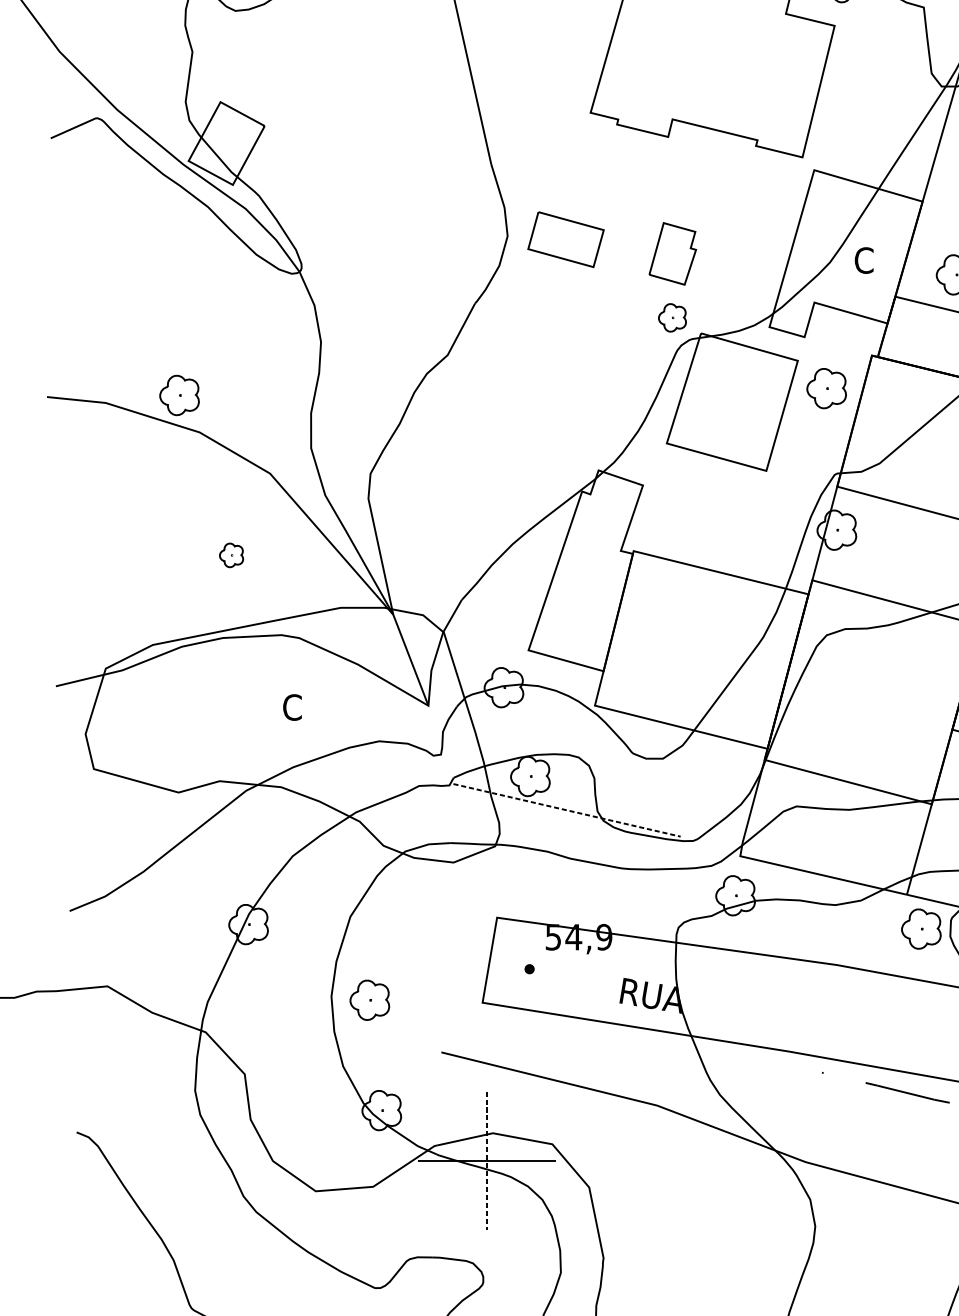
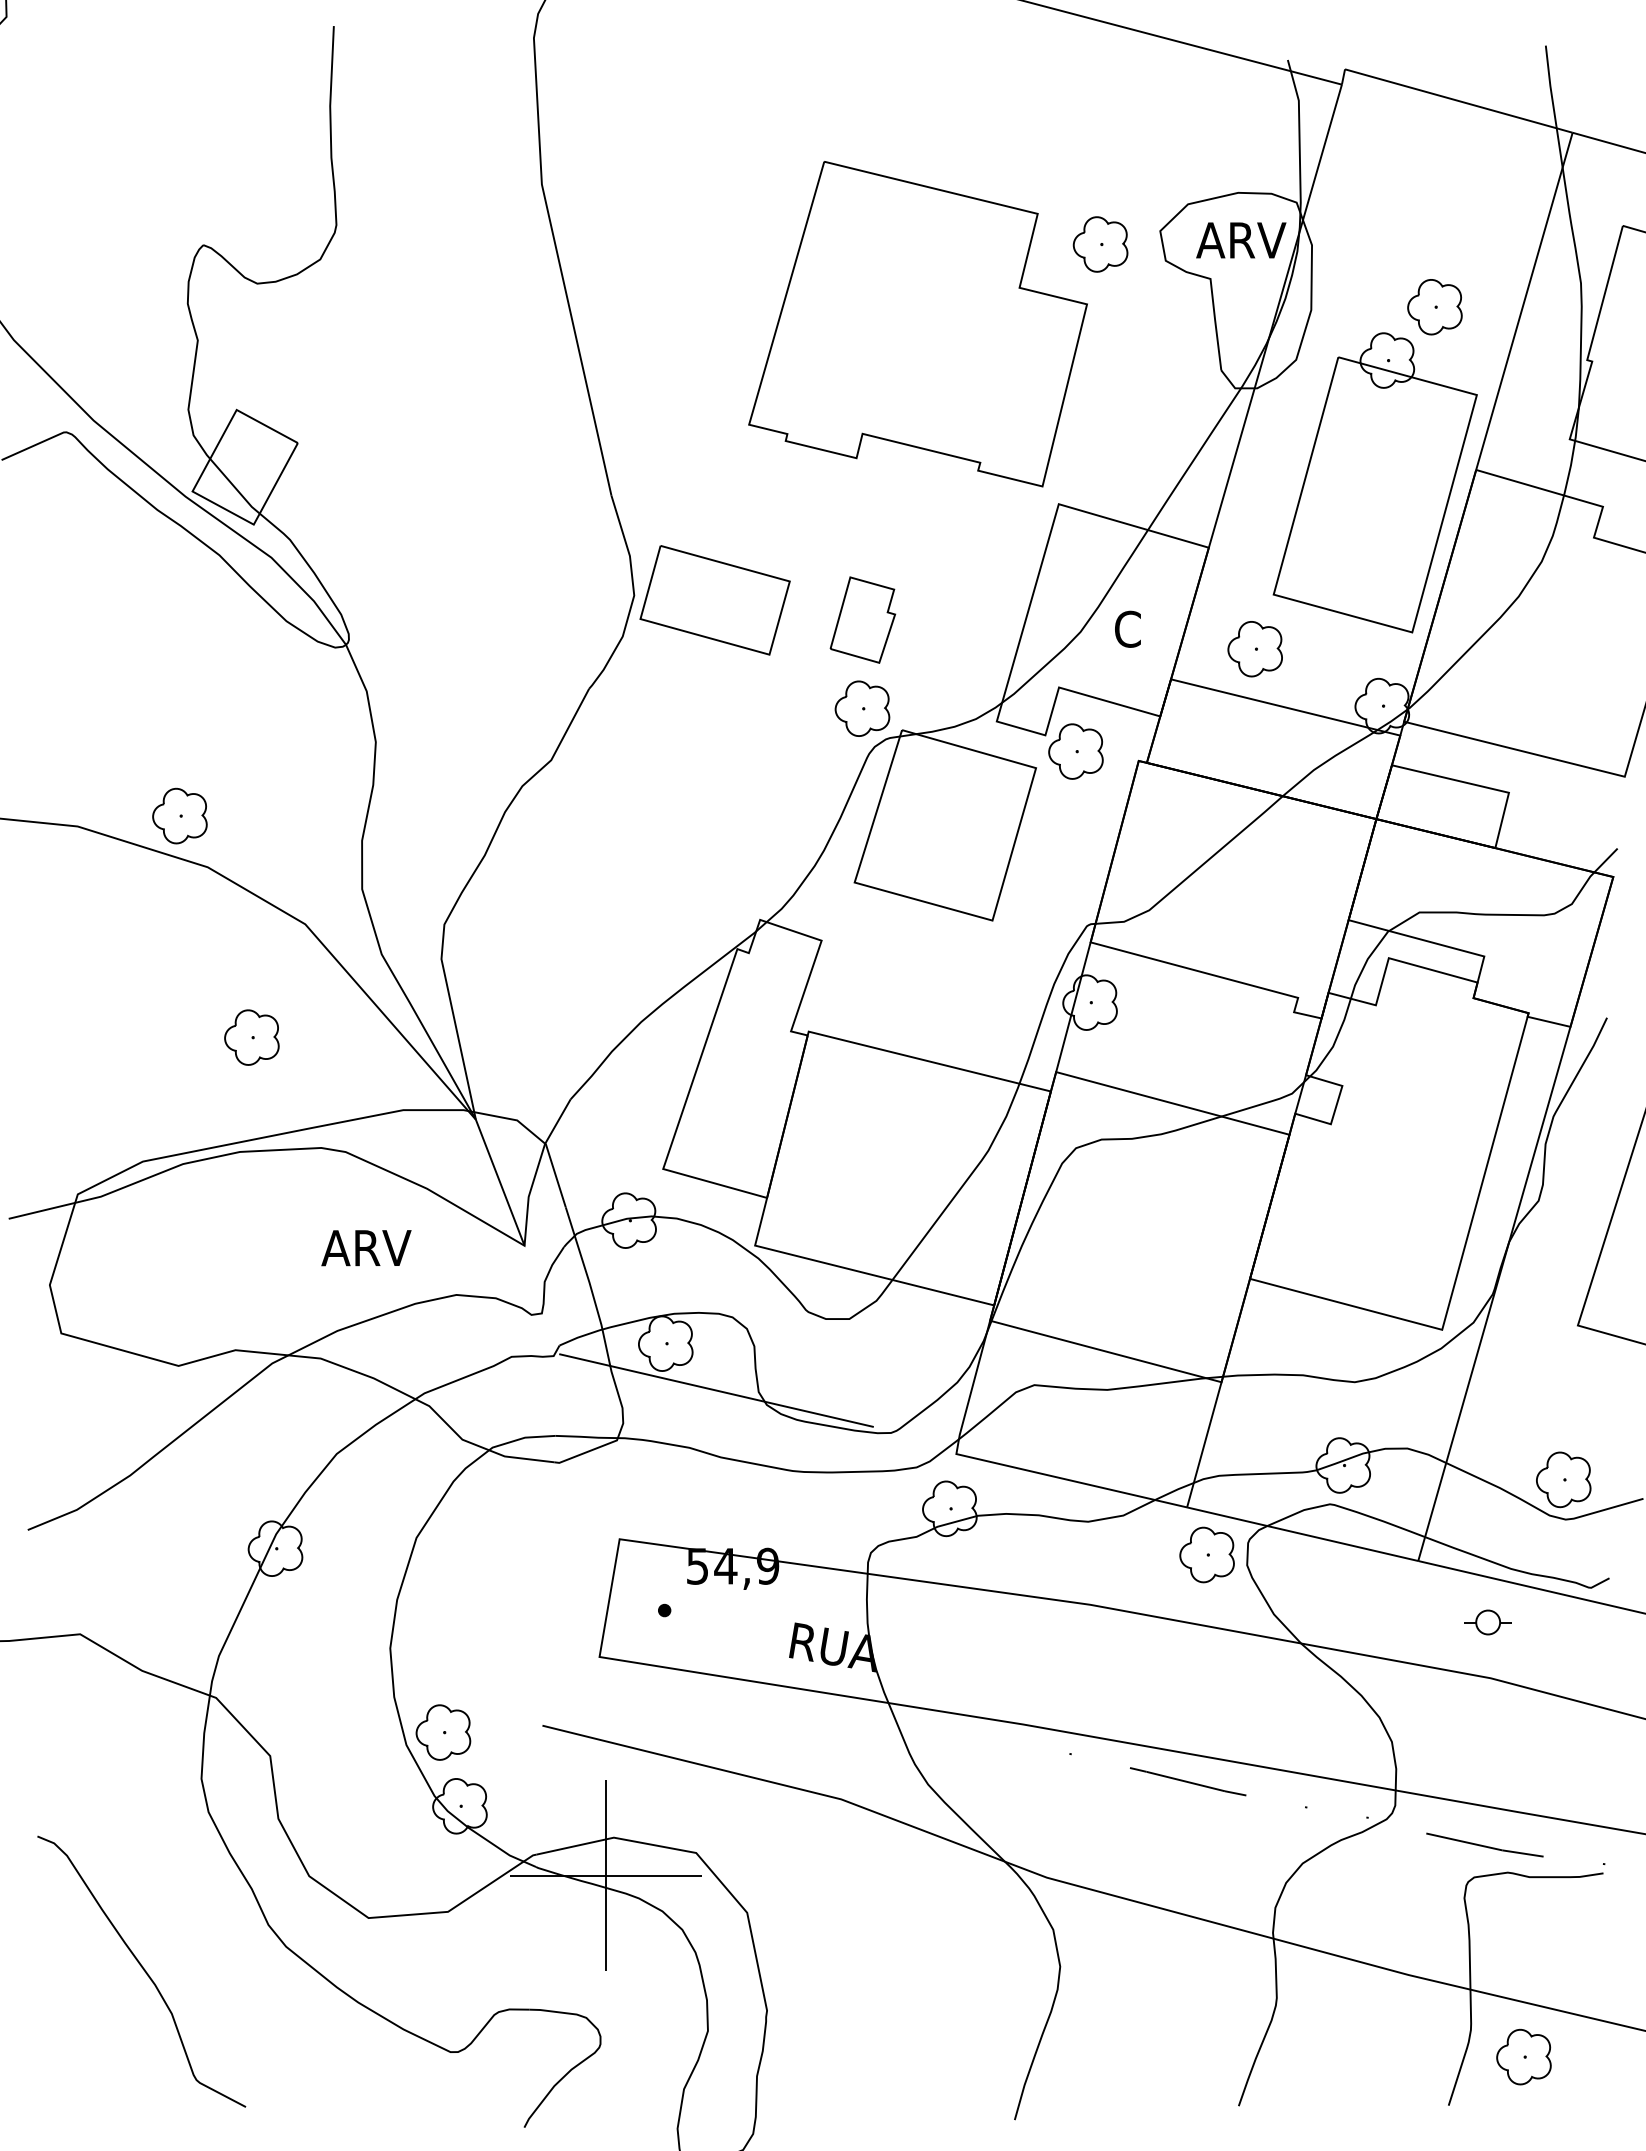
part: (565, 239) -> (714, 600), size x1.43
part: (672, 317) -> (862, 708), size x1.43
part: (826, 388) -> (1075, 751), moved
part: (231, 555) -> (251, 1037), size x1.67
text: (314, 707) -> (366, 1247), C -> ARV
line: (567, 810) -> (717, 1390), dashed -> solid
part: (369, 1000) -> (443, 1732), moved
line: (486, 1160) -> (605, 1875), dashed -> solid

